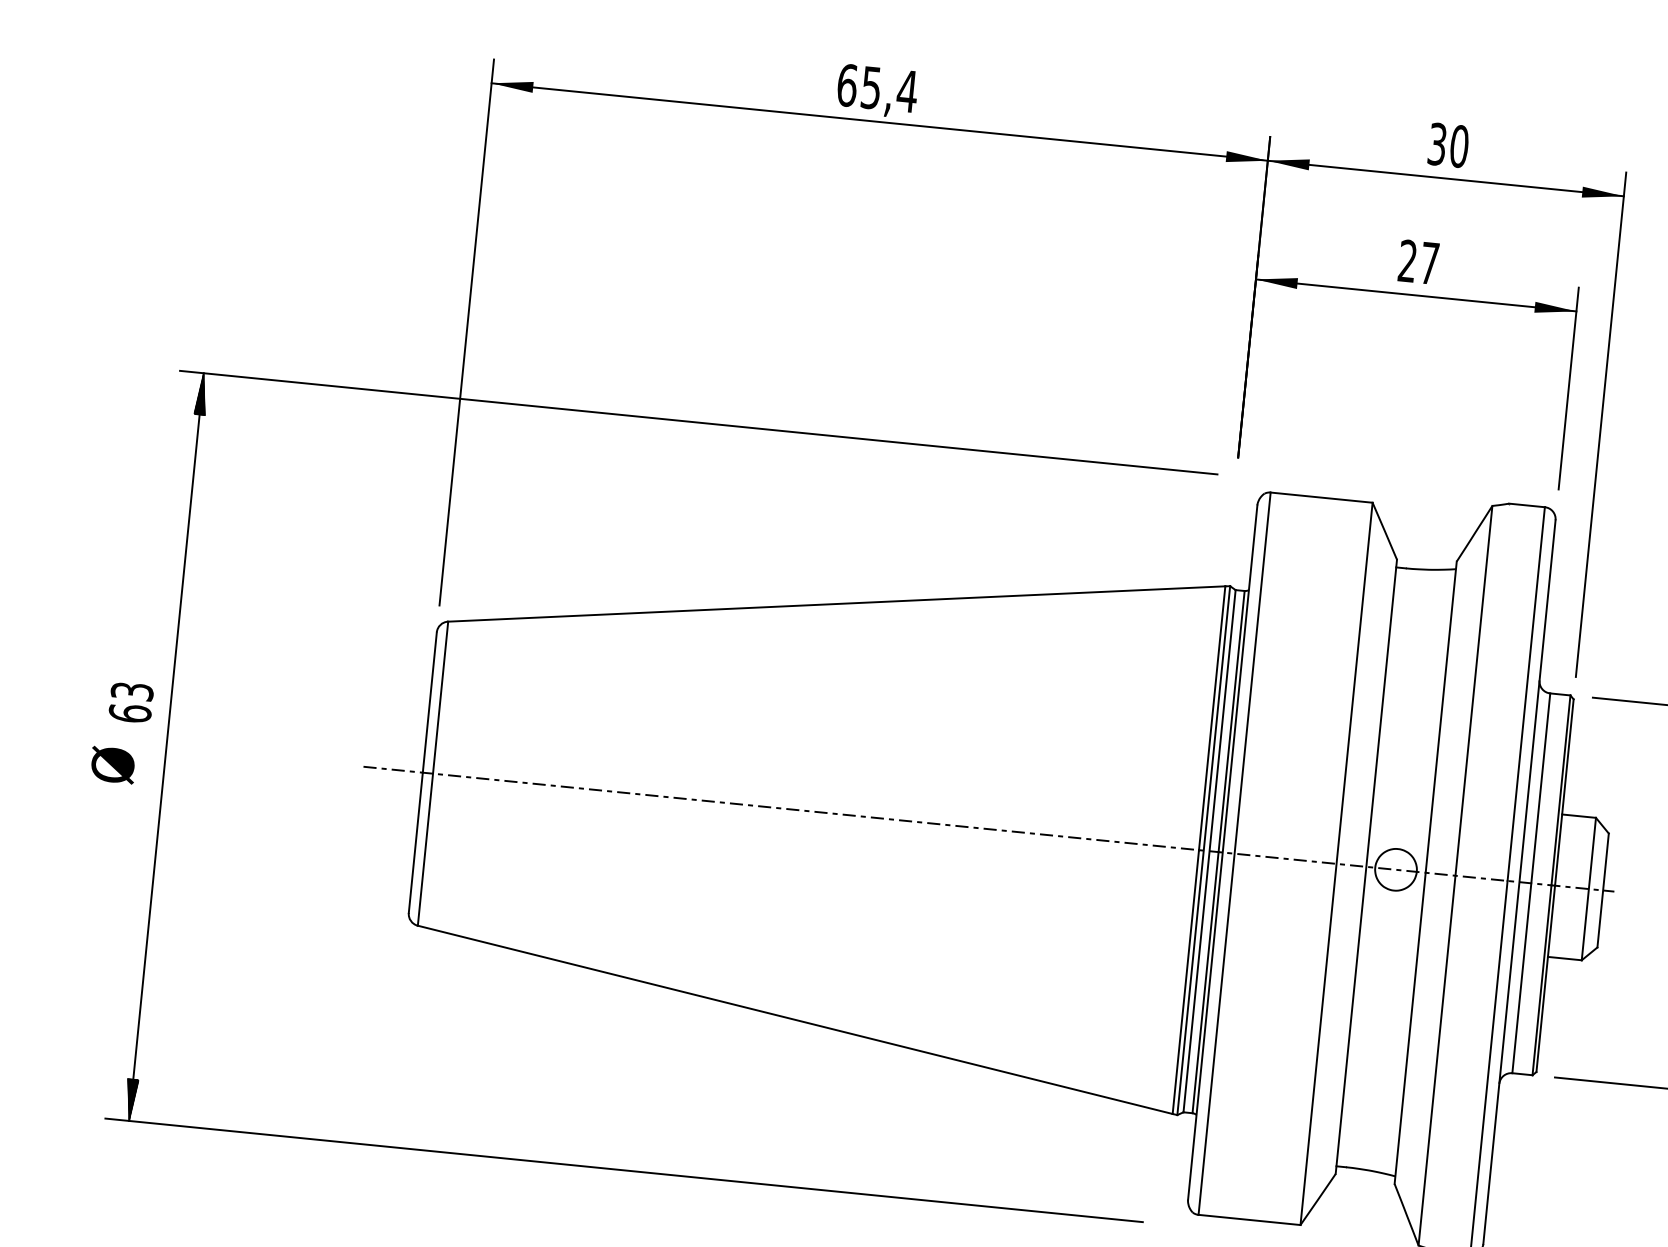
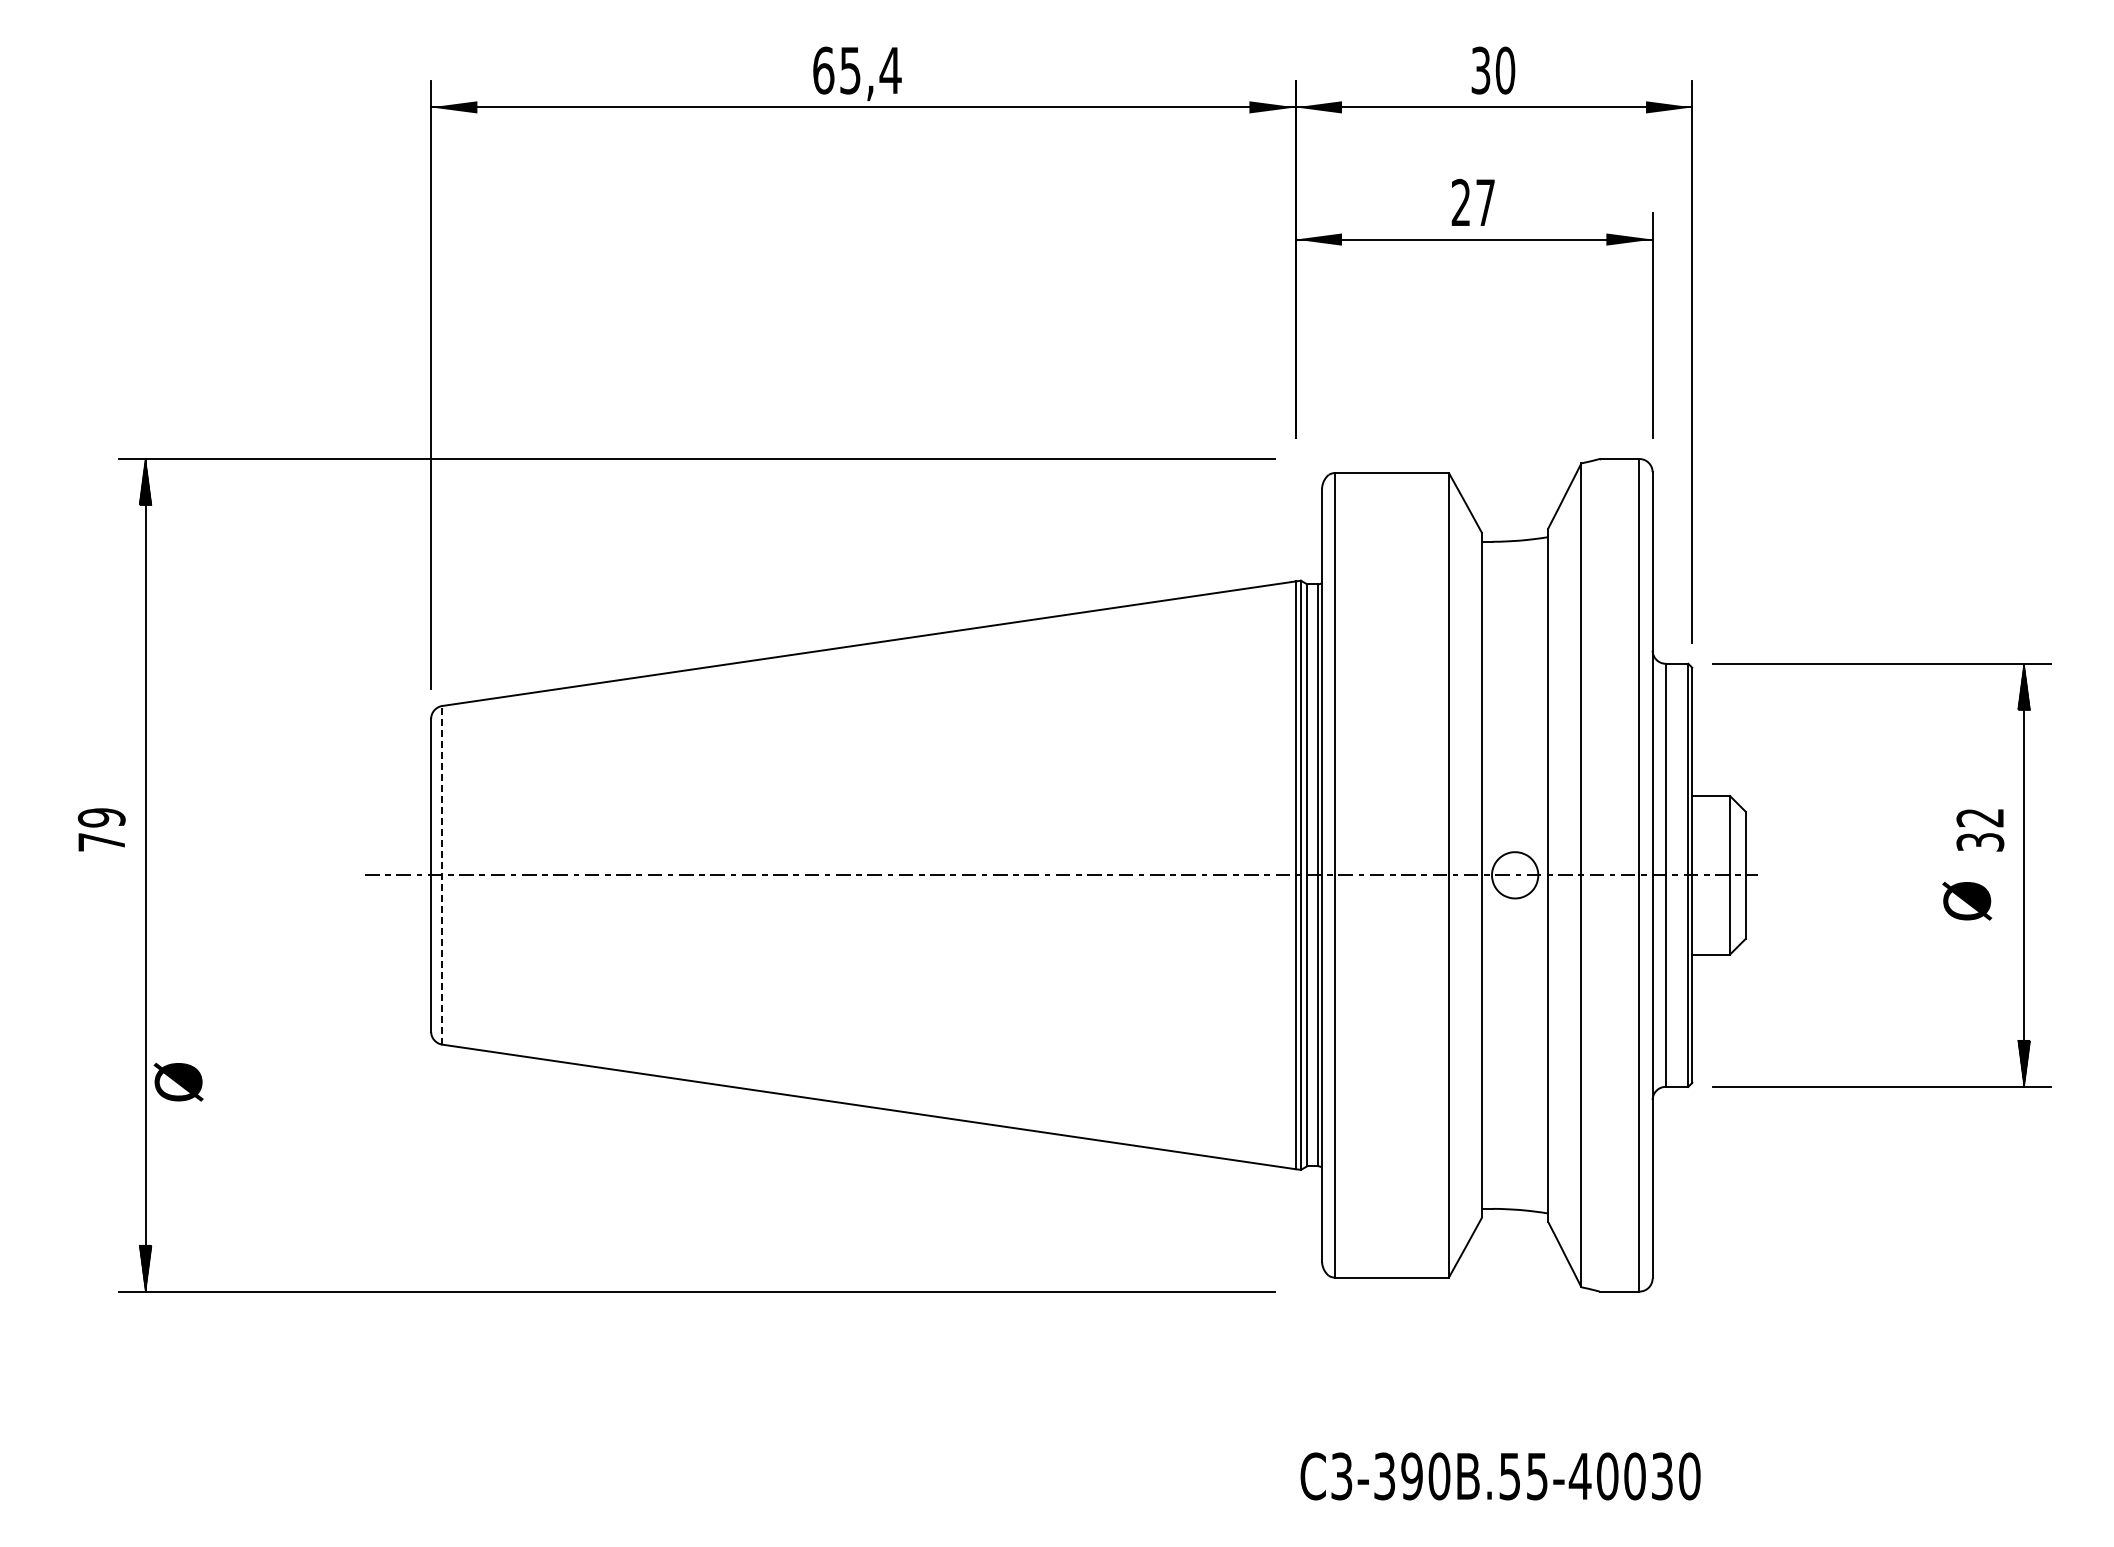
text: (131, 702) -> (101, 829), 63 -> 79
text: (112, 764) -> (178, 1081), moved
line: (433, 772) -> (442, 874), solid -> dashed

